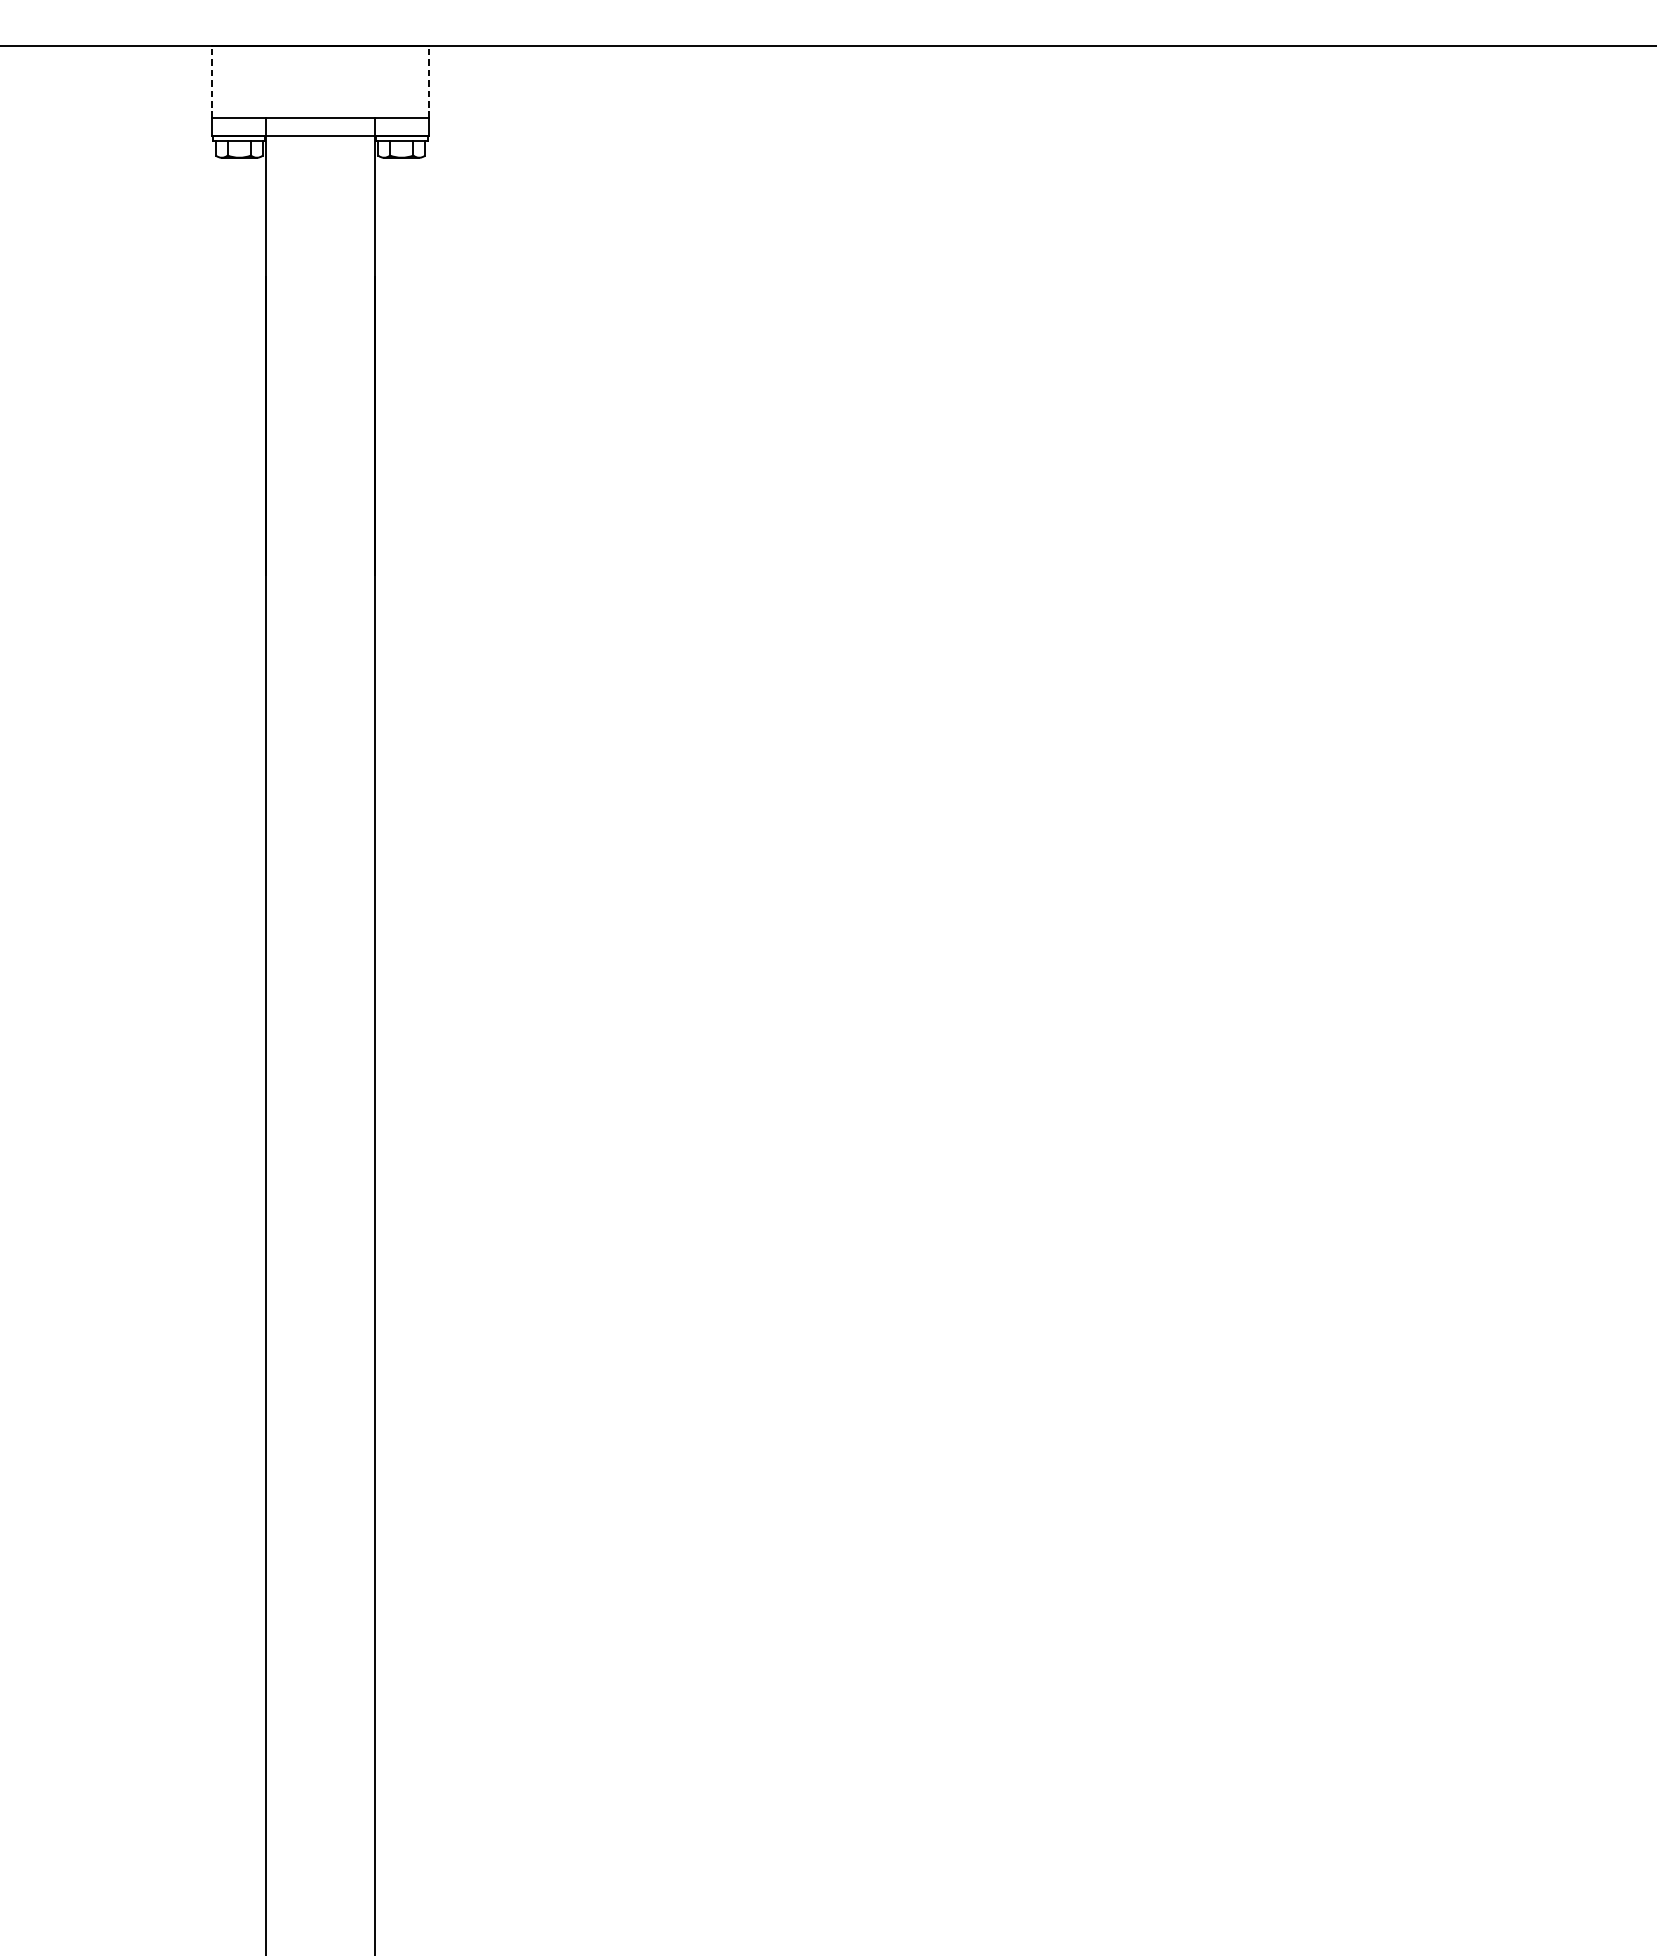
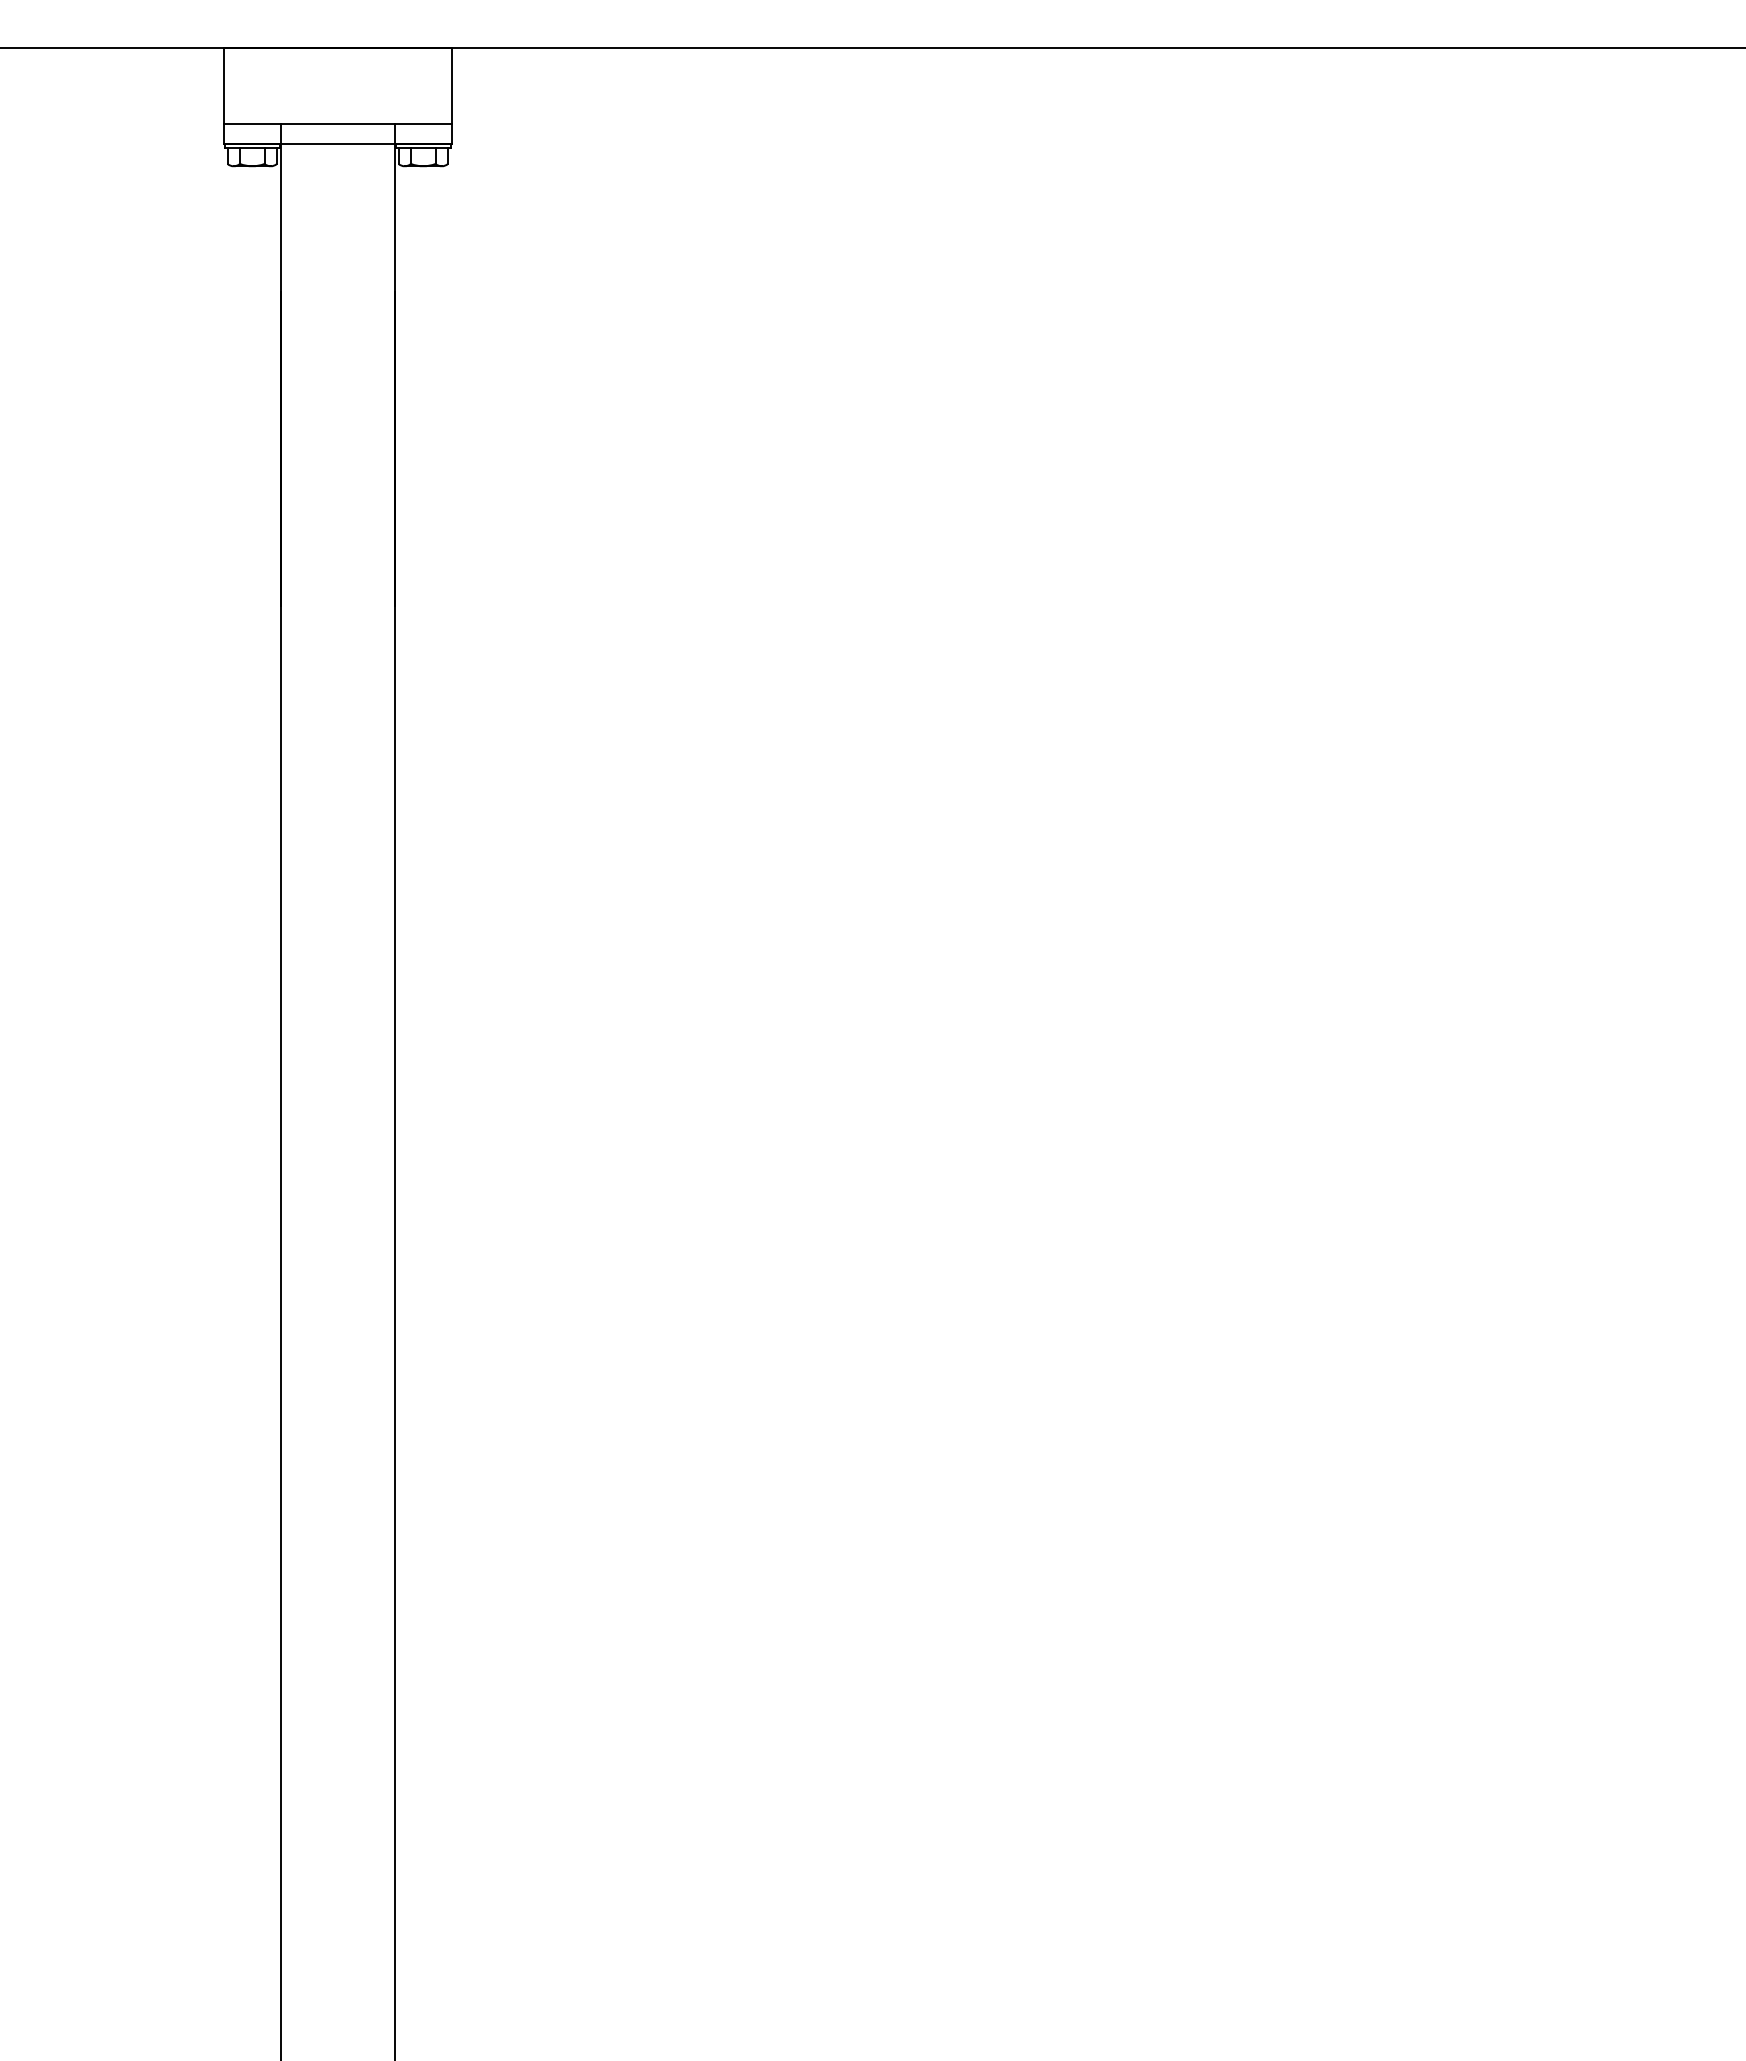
line: (212, 82) -> (223, 86), dashed -> solid
line: (428, 82) -> (451, 86), dashed -> solid

